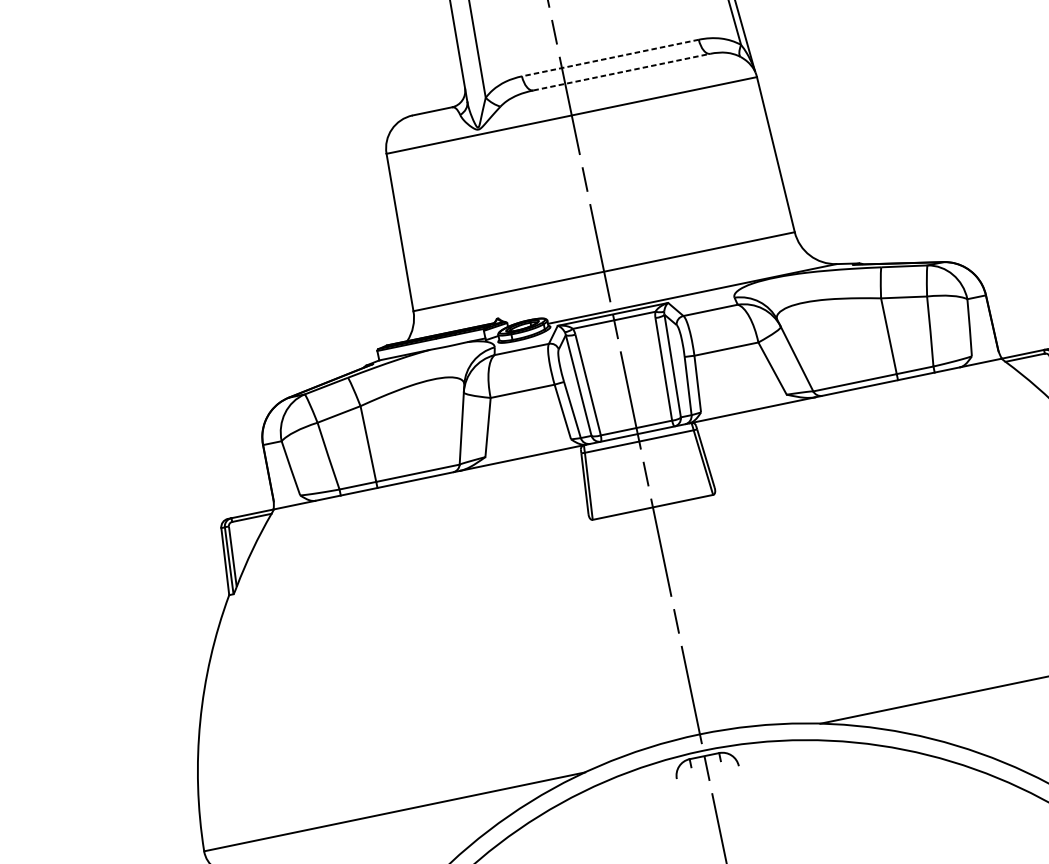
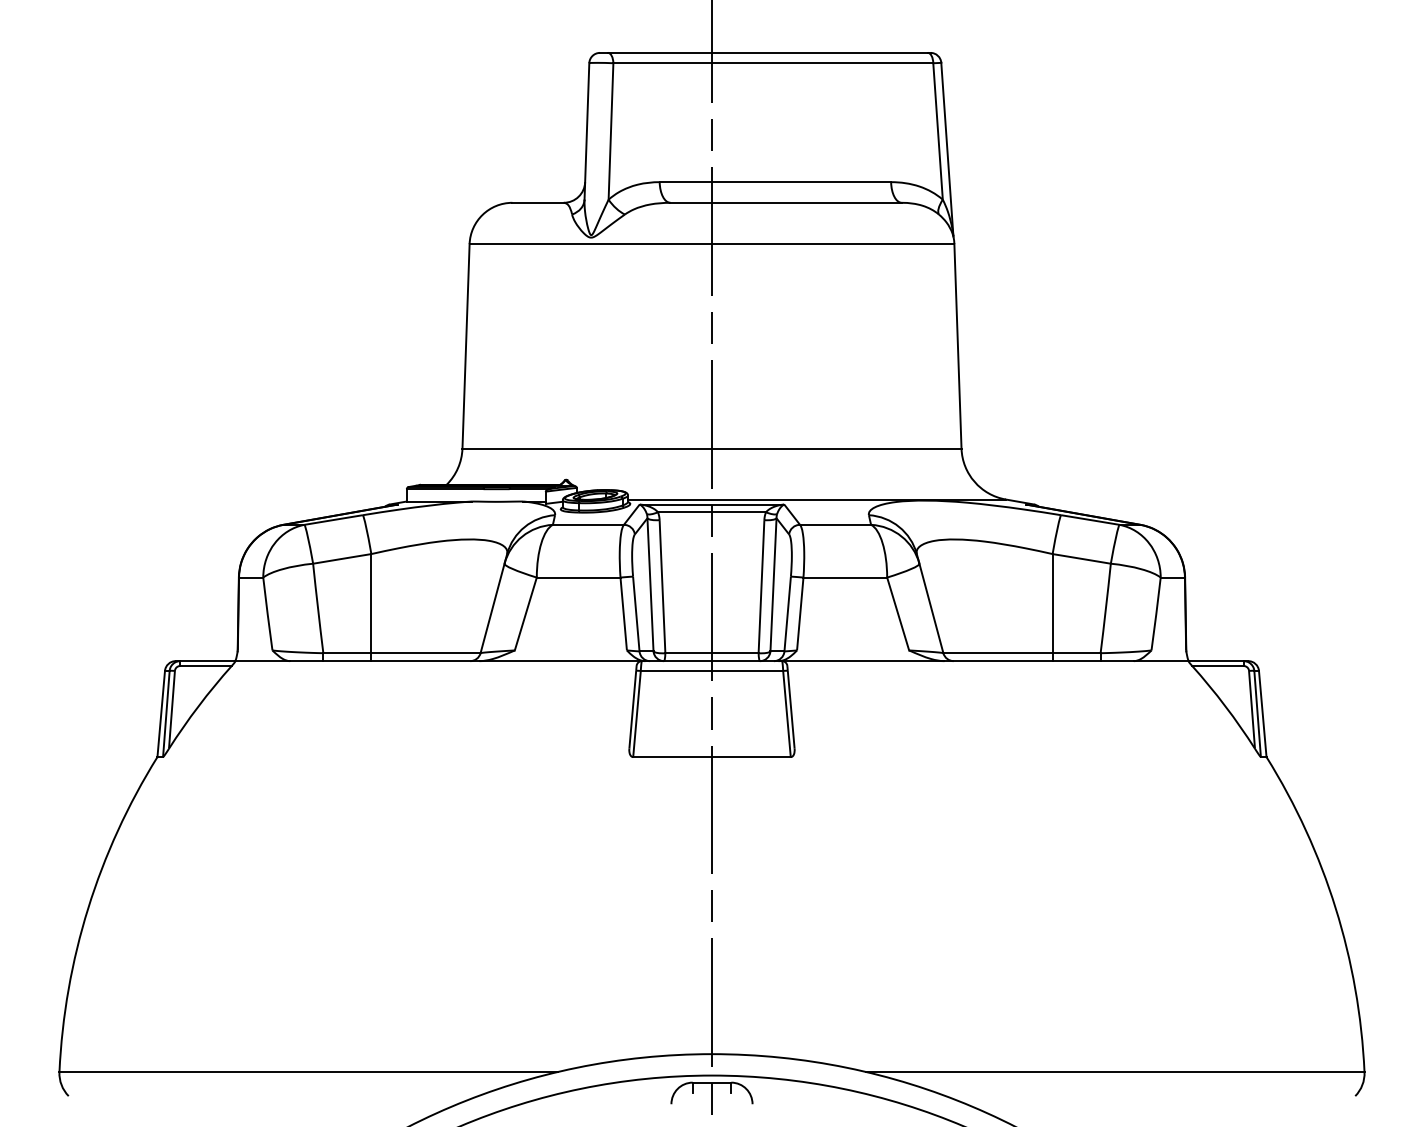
line: (610, 58) -> (775, 182), dashed -> solid
line: (622, 71) -> (786, 202), dashed -> solid

